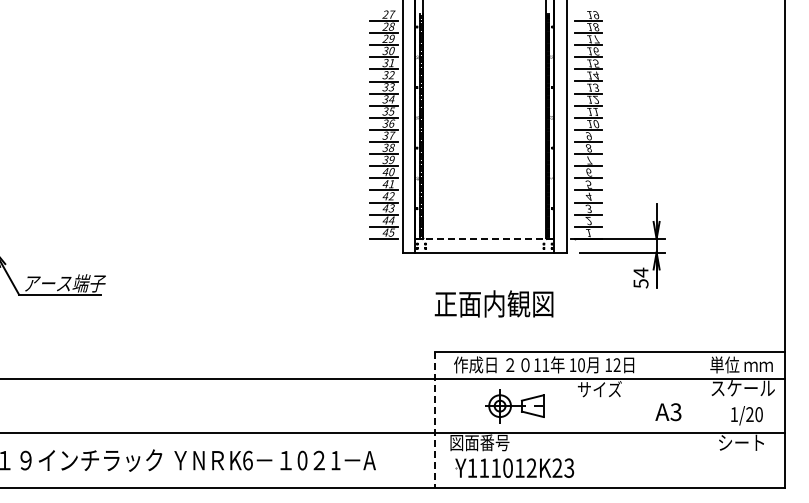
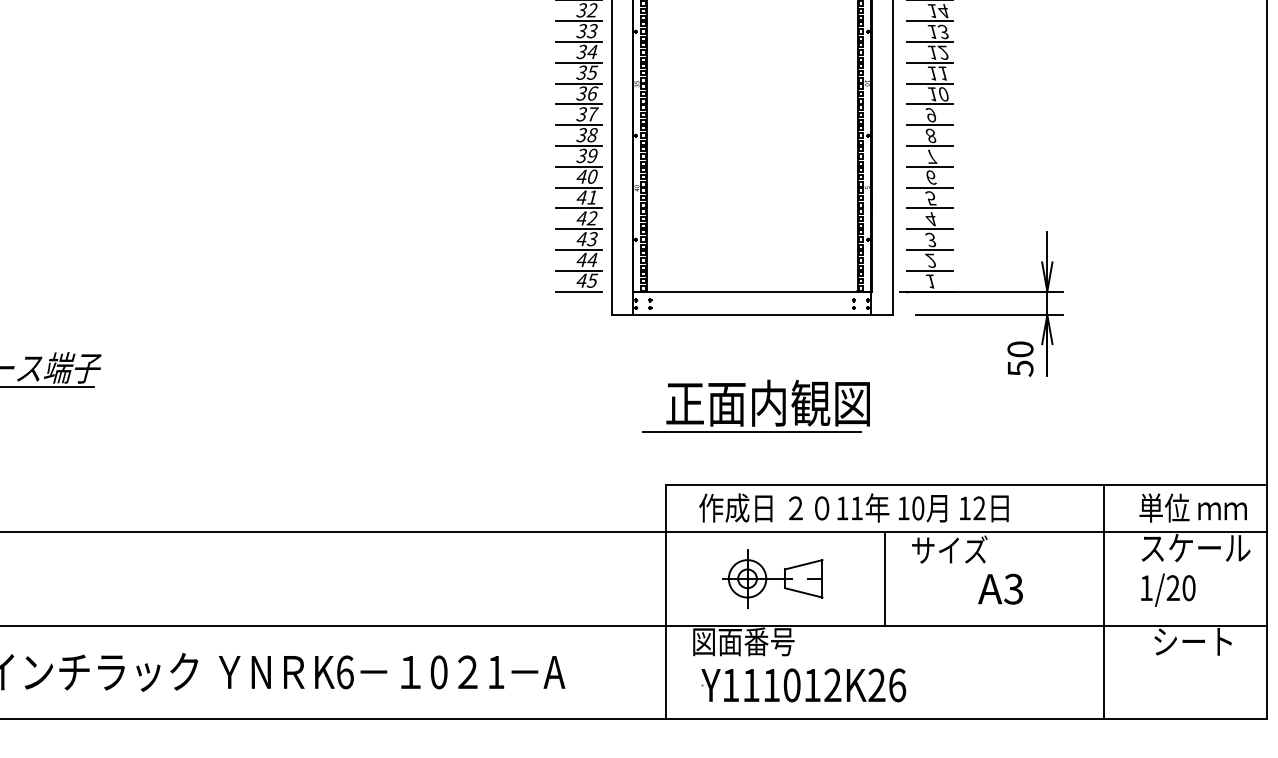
line: (484, 238) -> (751, 290), dashed -> solid
text: (640, 272) -> (1019, 349), 54 -> 50
line: (484, 320) -> (751, 431), added
line: (562, 405) -> (885, 577), added
part: (514, 406) -> (772, 579), moved
text: (668, 412) -> (1000, 589), moved
text: (746, 415) -> (1167, 589), moved
line: (689, 419) -> (1103, 601), added
line: (434, 420) -> (665, 603), dashed -> solid
text: (569, 467) -> (897, 684), Y111012K23 -> Y111012K26

